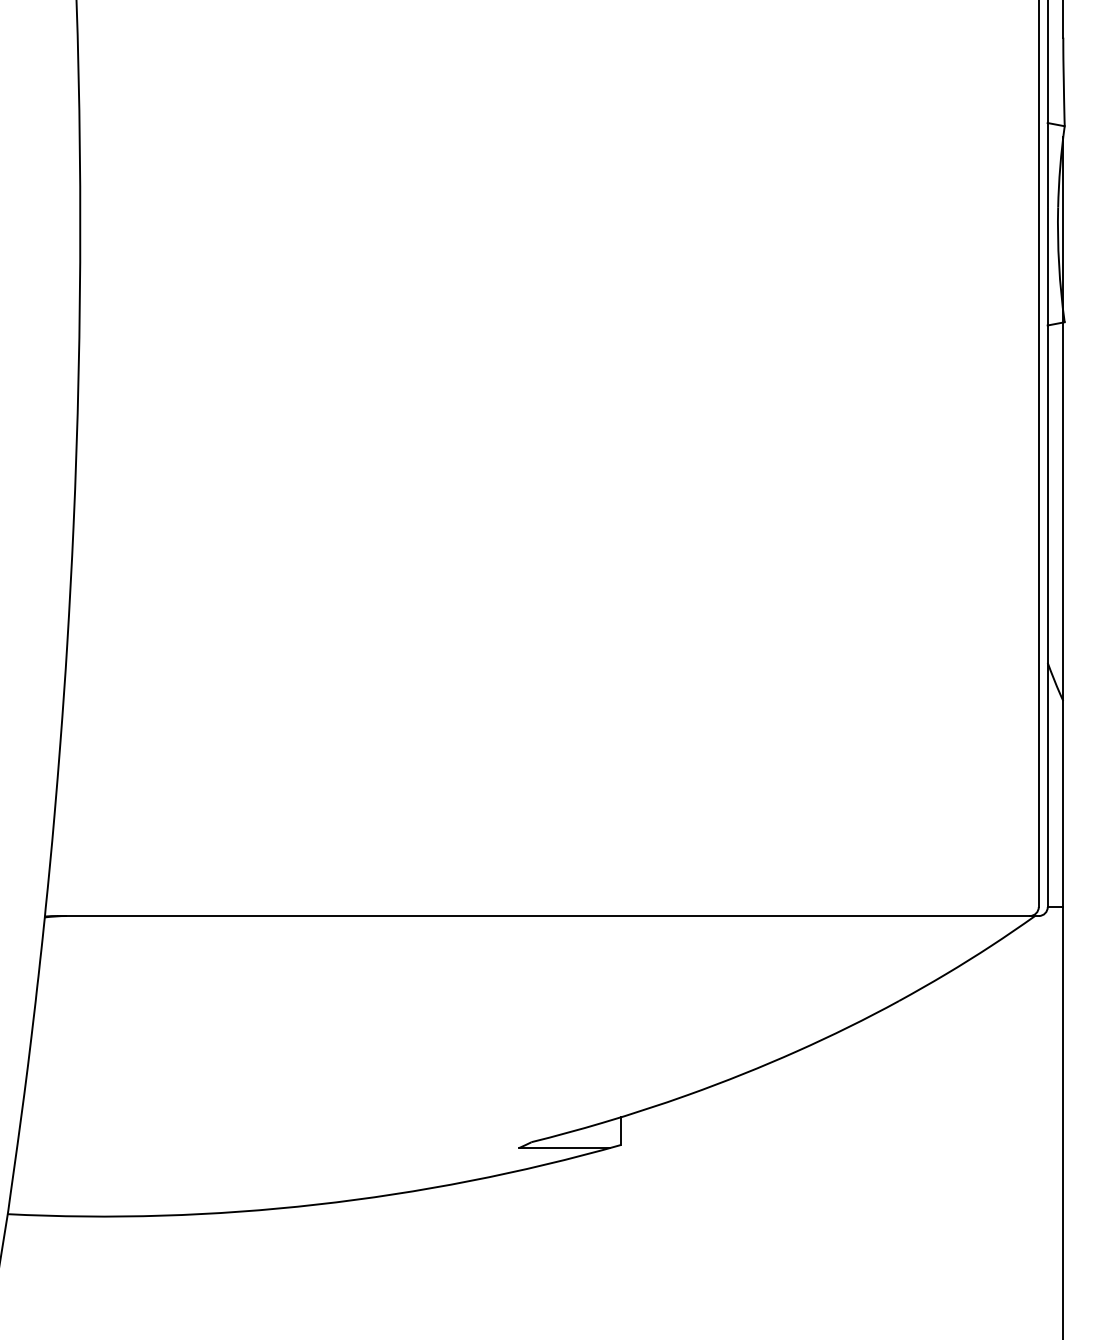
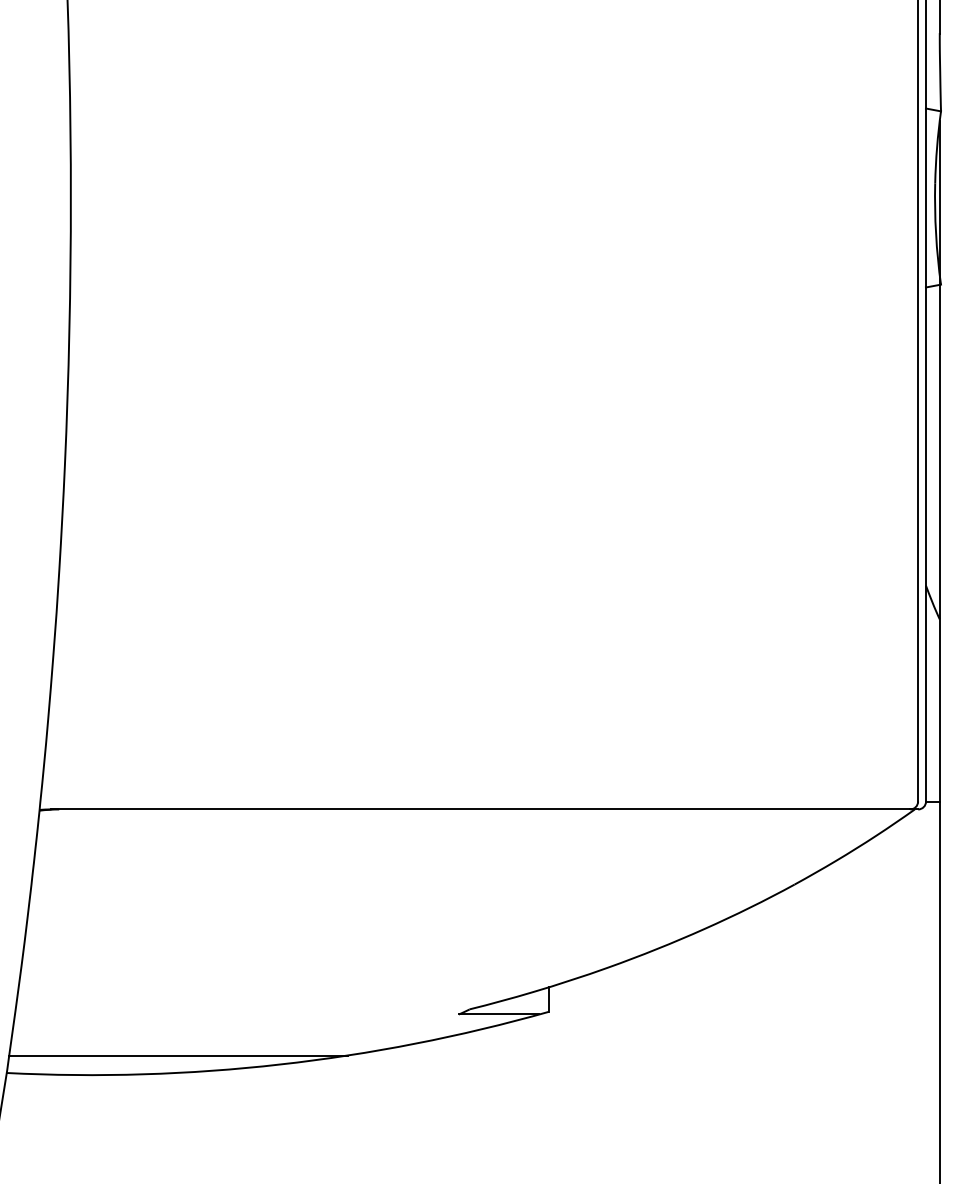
line: (201, 1194) -> (178, 1055), added

